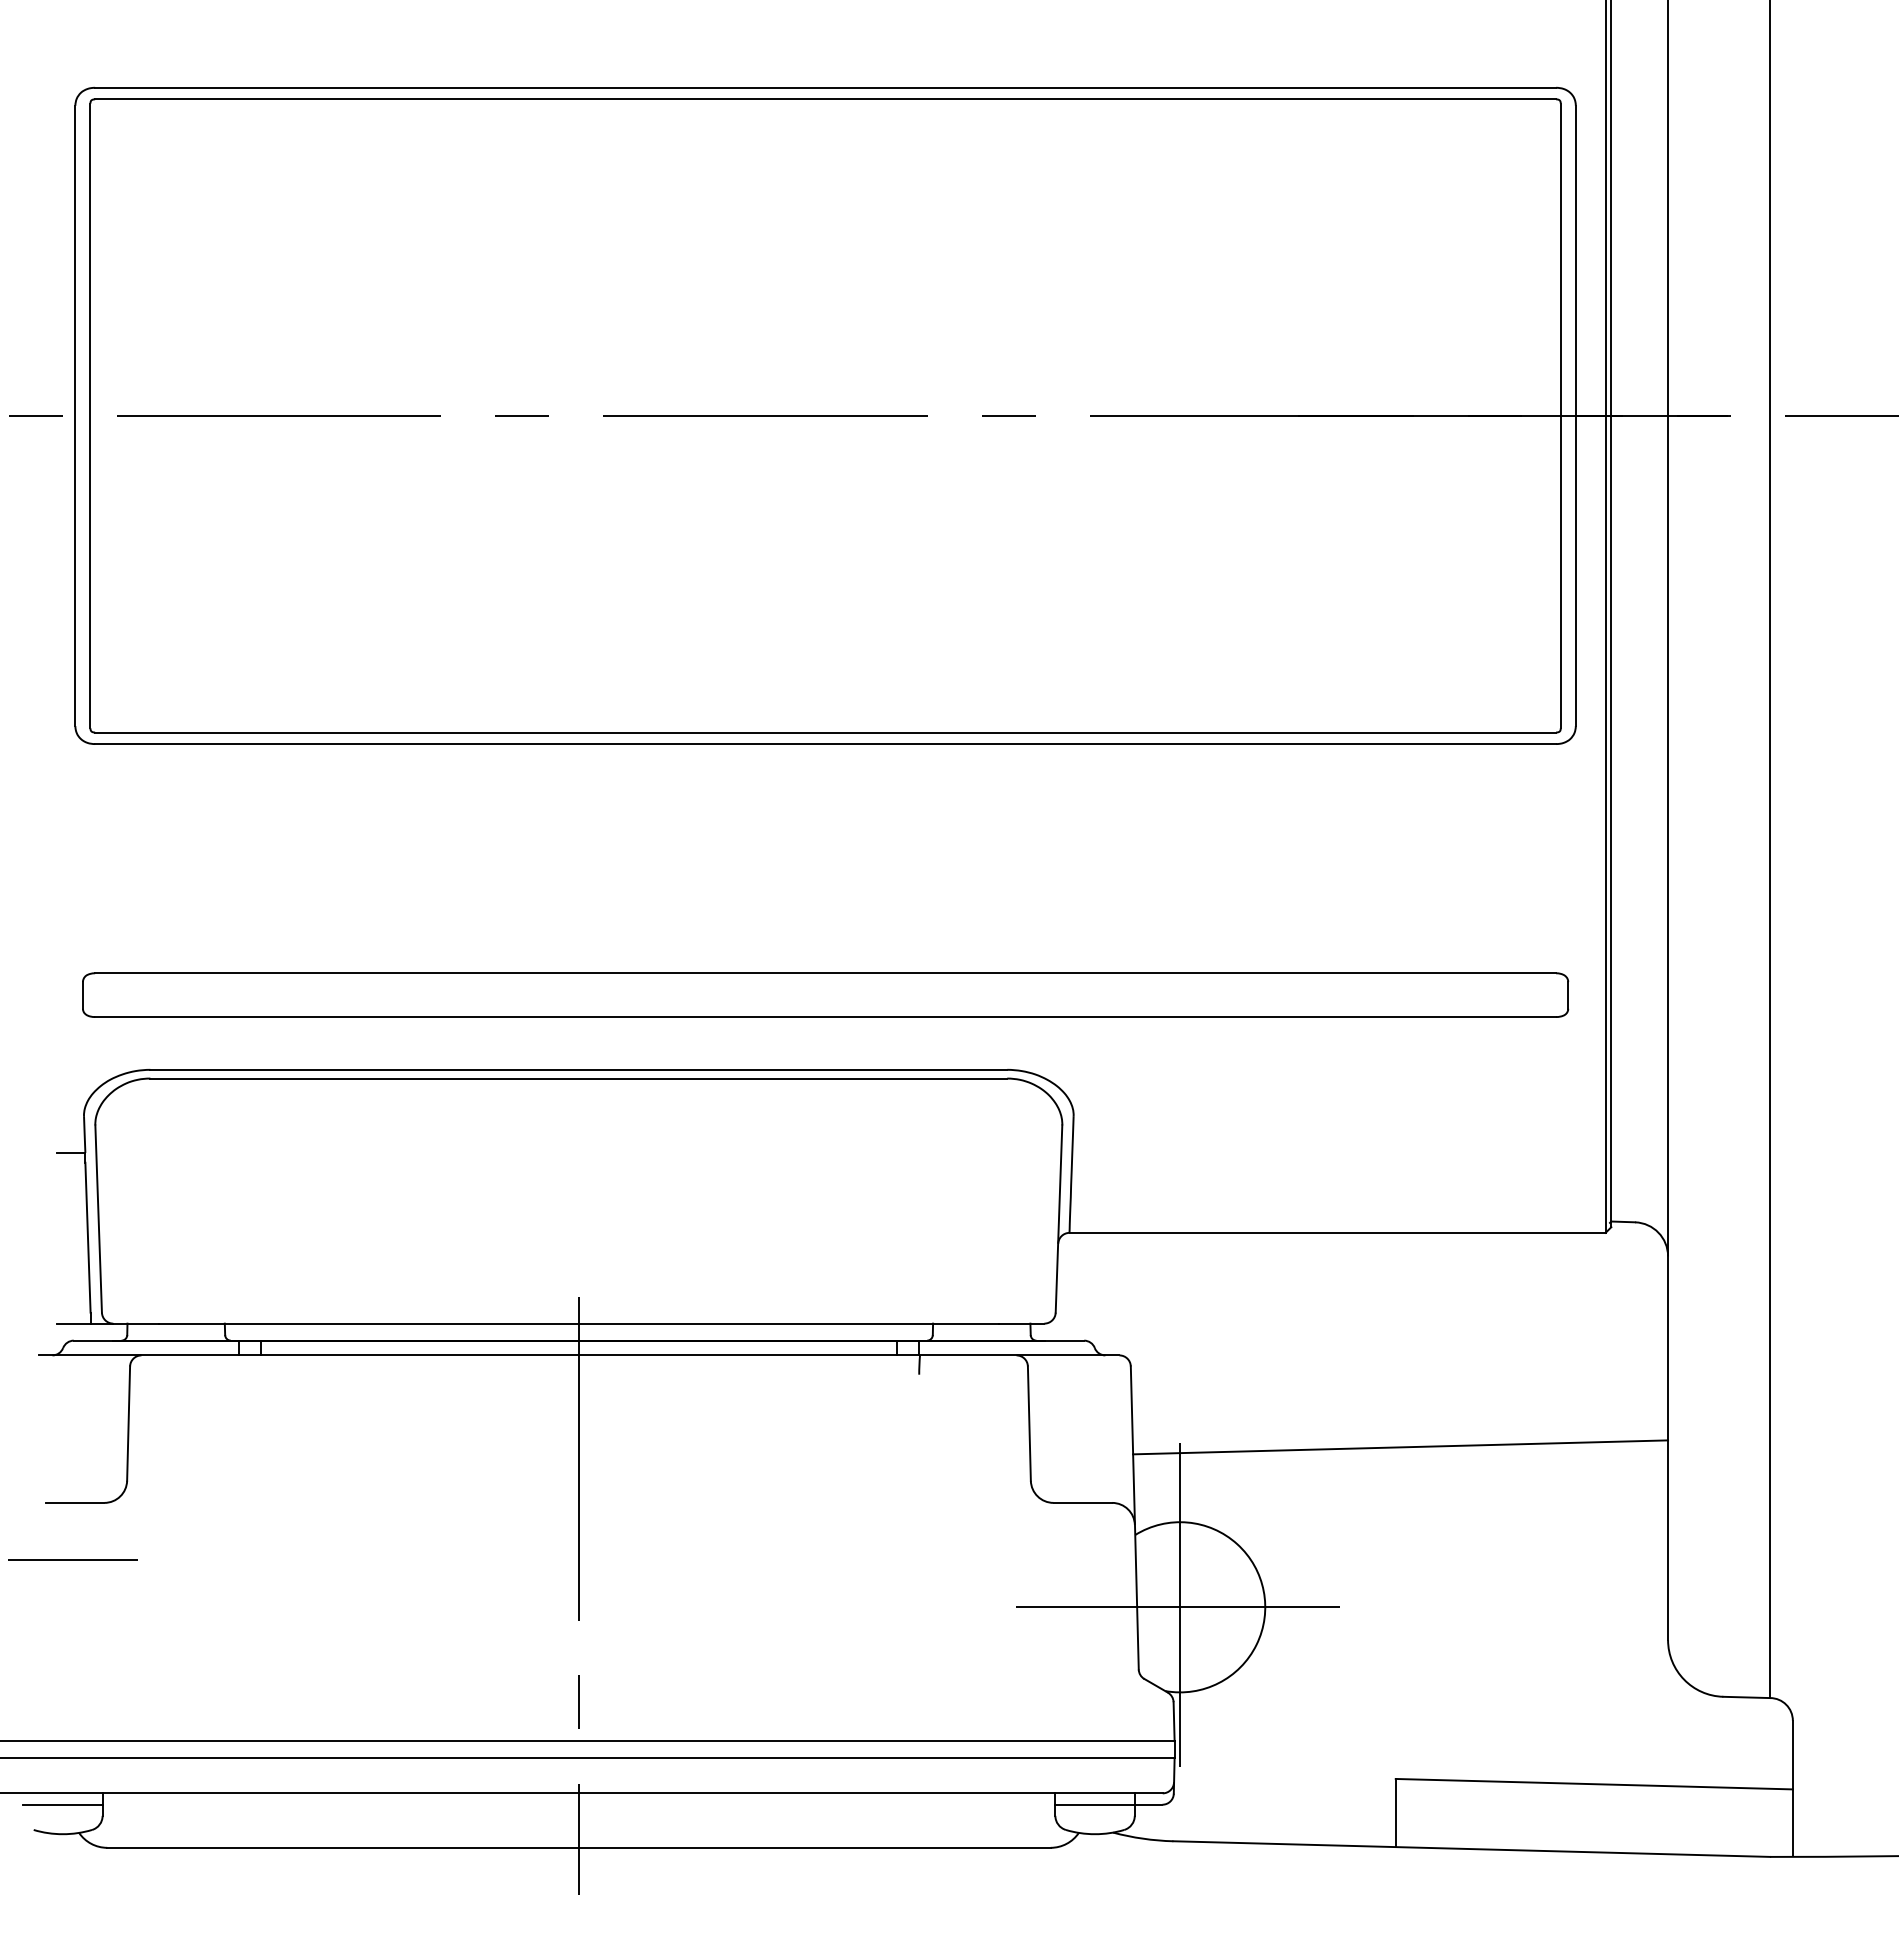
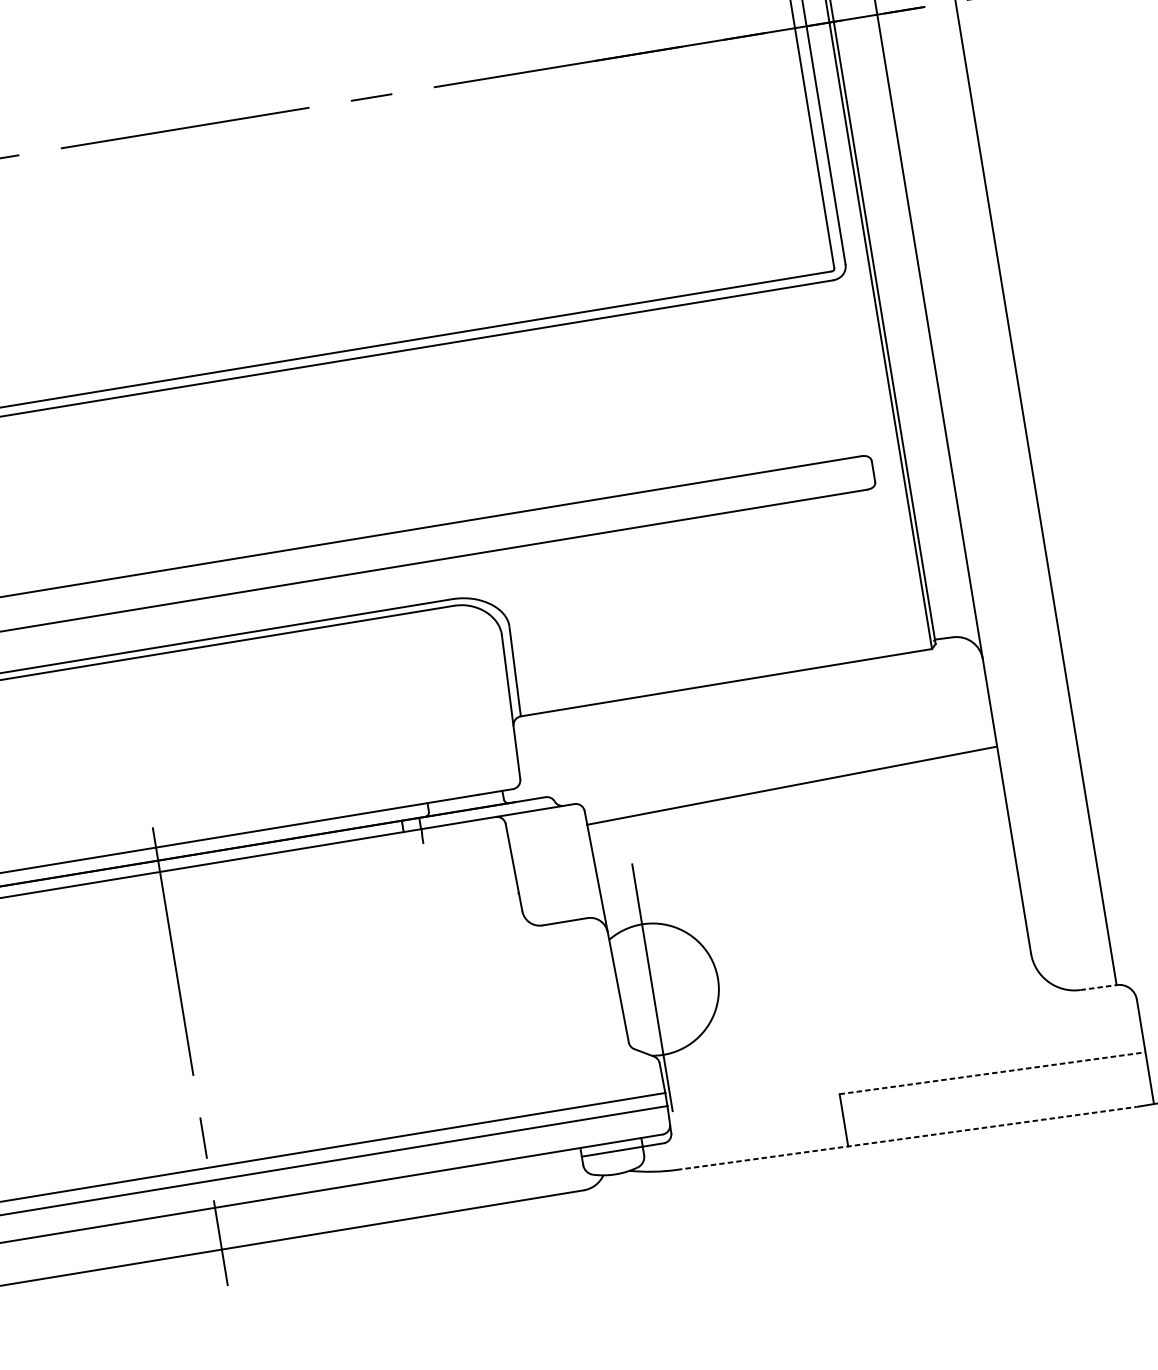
line: (1400, 1447) -> (791, 785), moved
line: (1179, 1607) -> (652, 989), removed
line: (1747, 1697) -> (1099, 987), solid -> dashed
line: (1594, 1784) -> (992, 1073), solid -> dashed
line: (1471, 1849) -> (906, 1138), solid -> dashed

